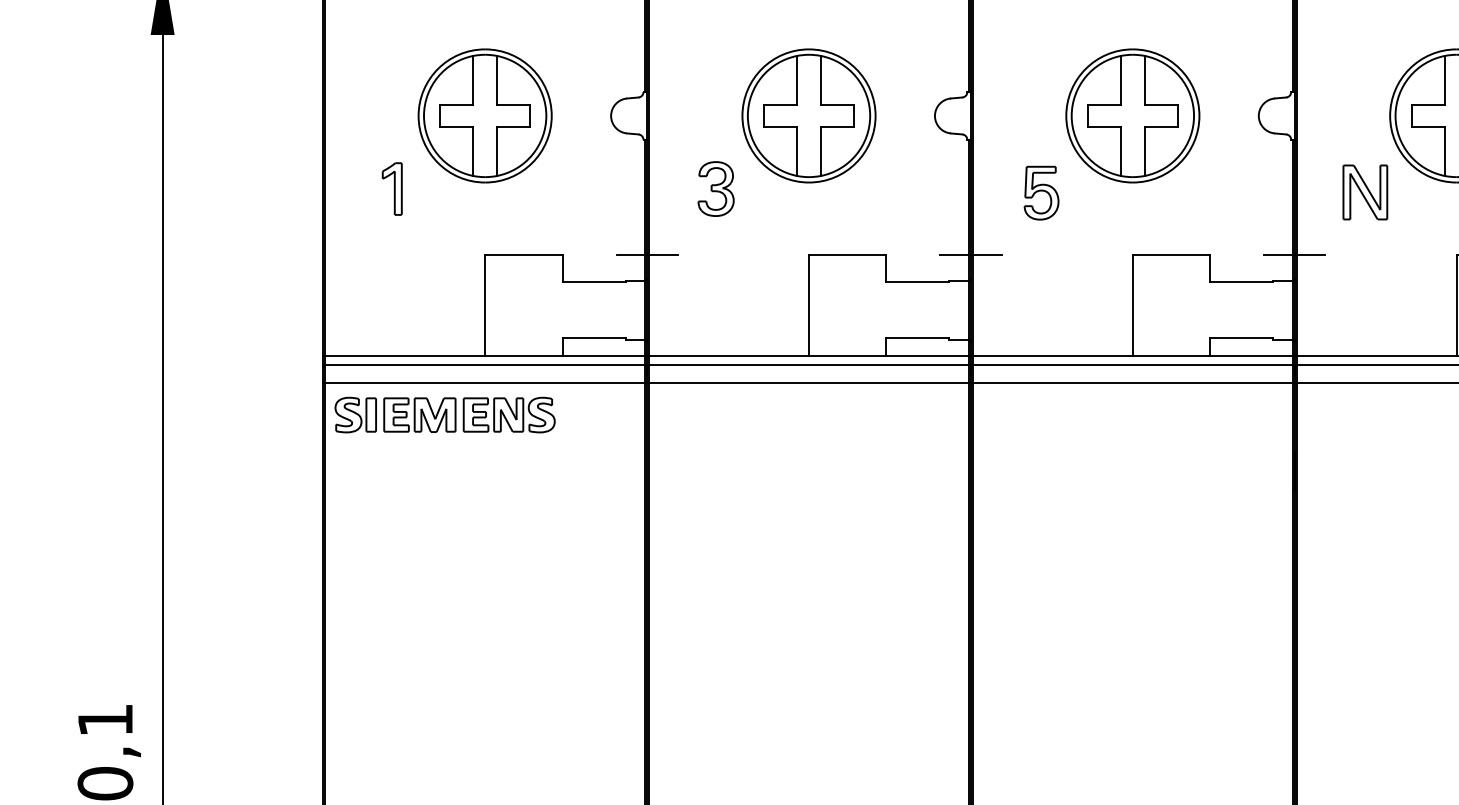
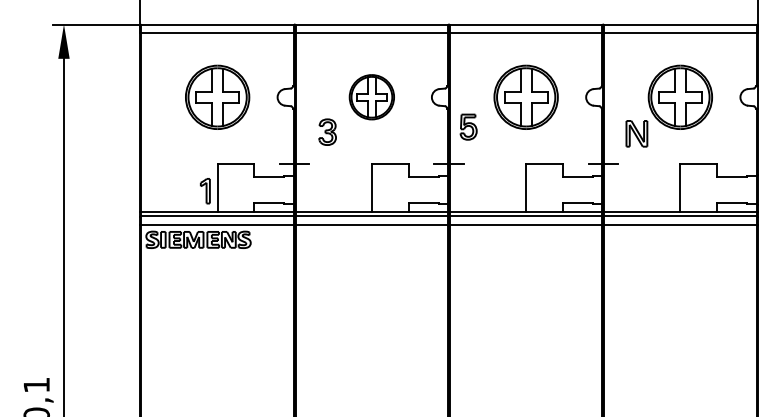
part: (808, 114) -> (371, 96), size x0.7
part: (392, 189) -> (205, 191), moved
part: (1041, 191) -> (468, 126), moved

